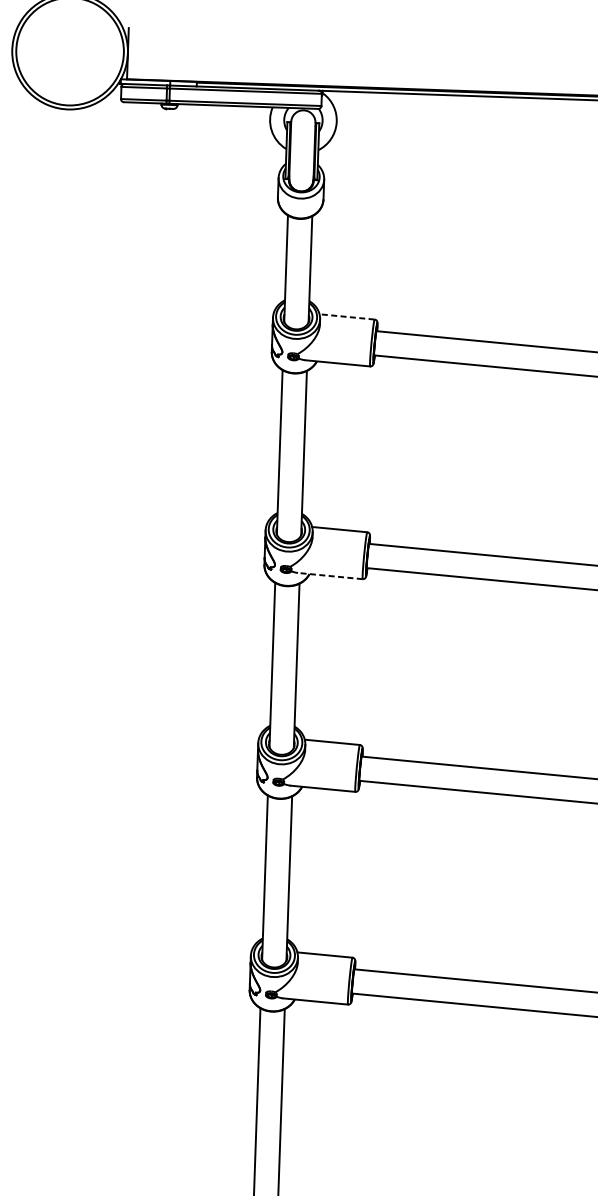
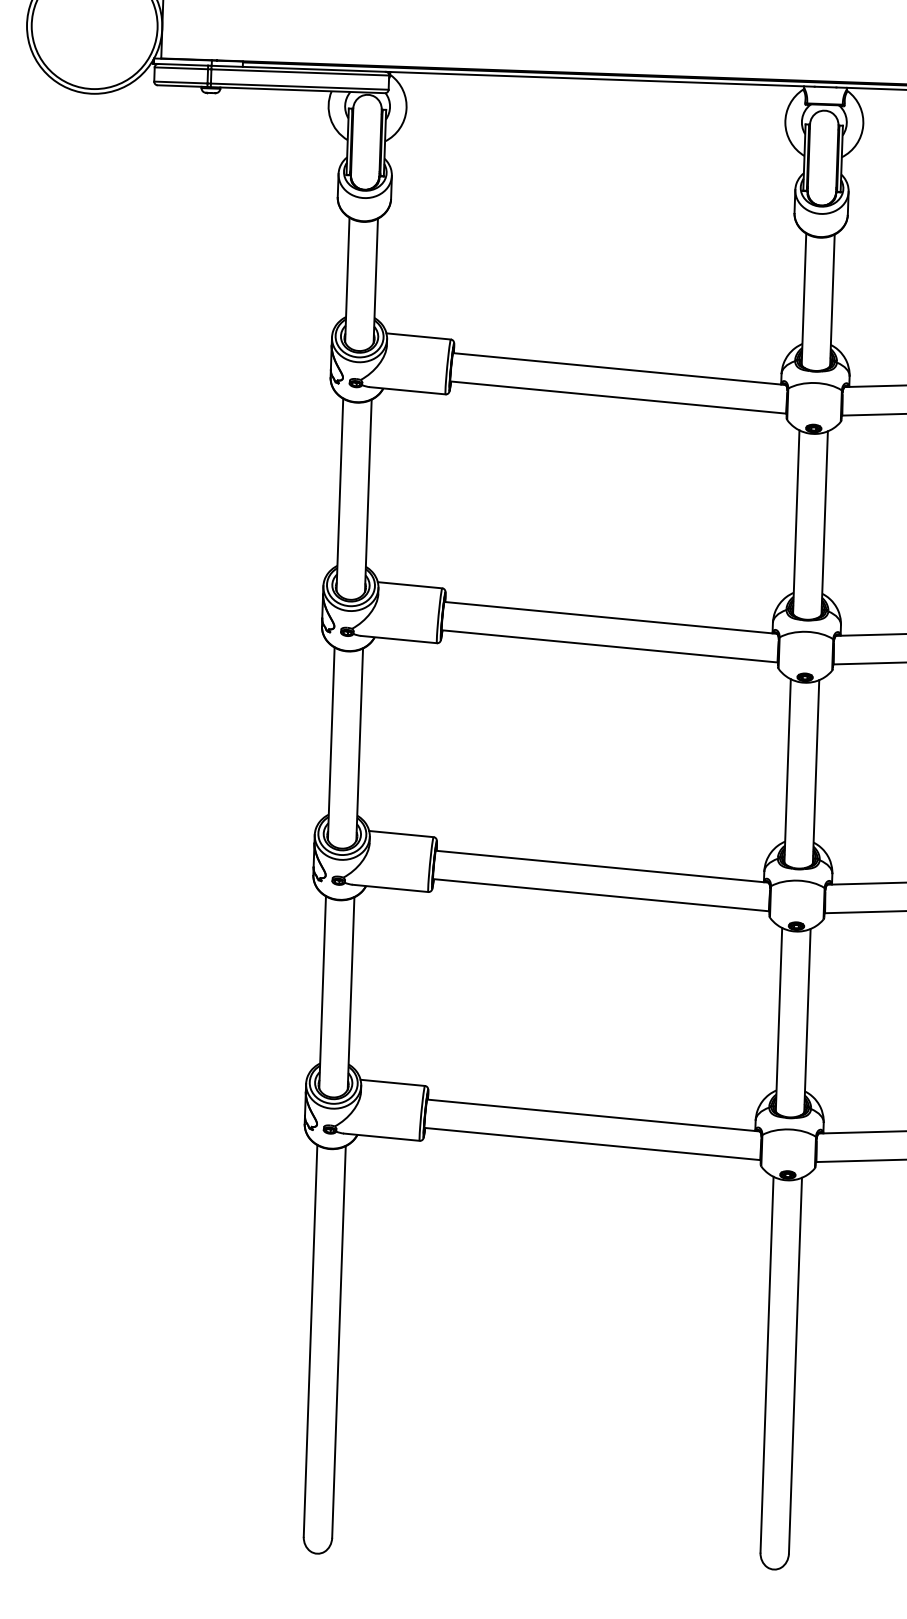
line: (346, 316) -> (418, 336), dashed -> solid
line: (329, 576) -> (398, 639), dashed -> solid

